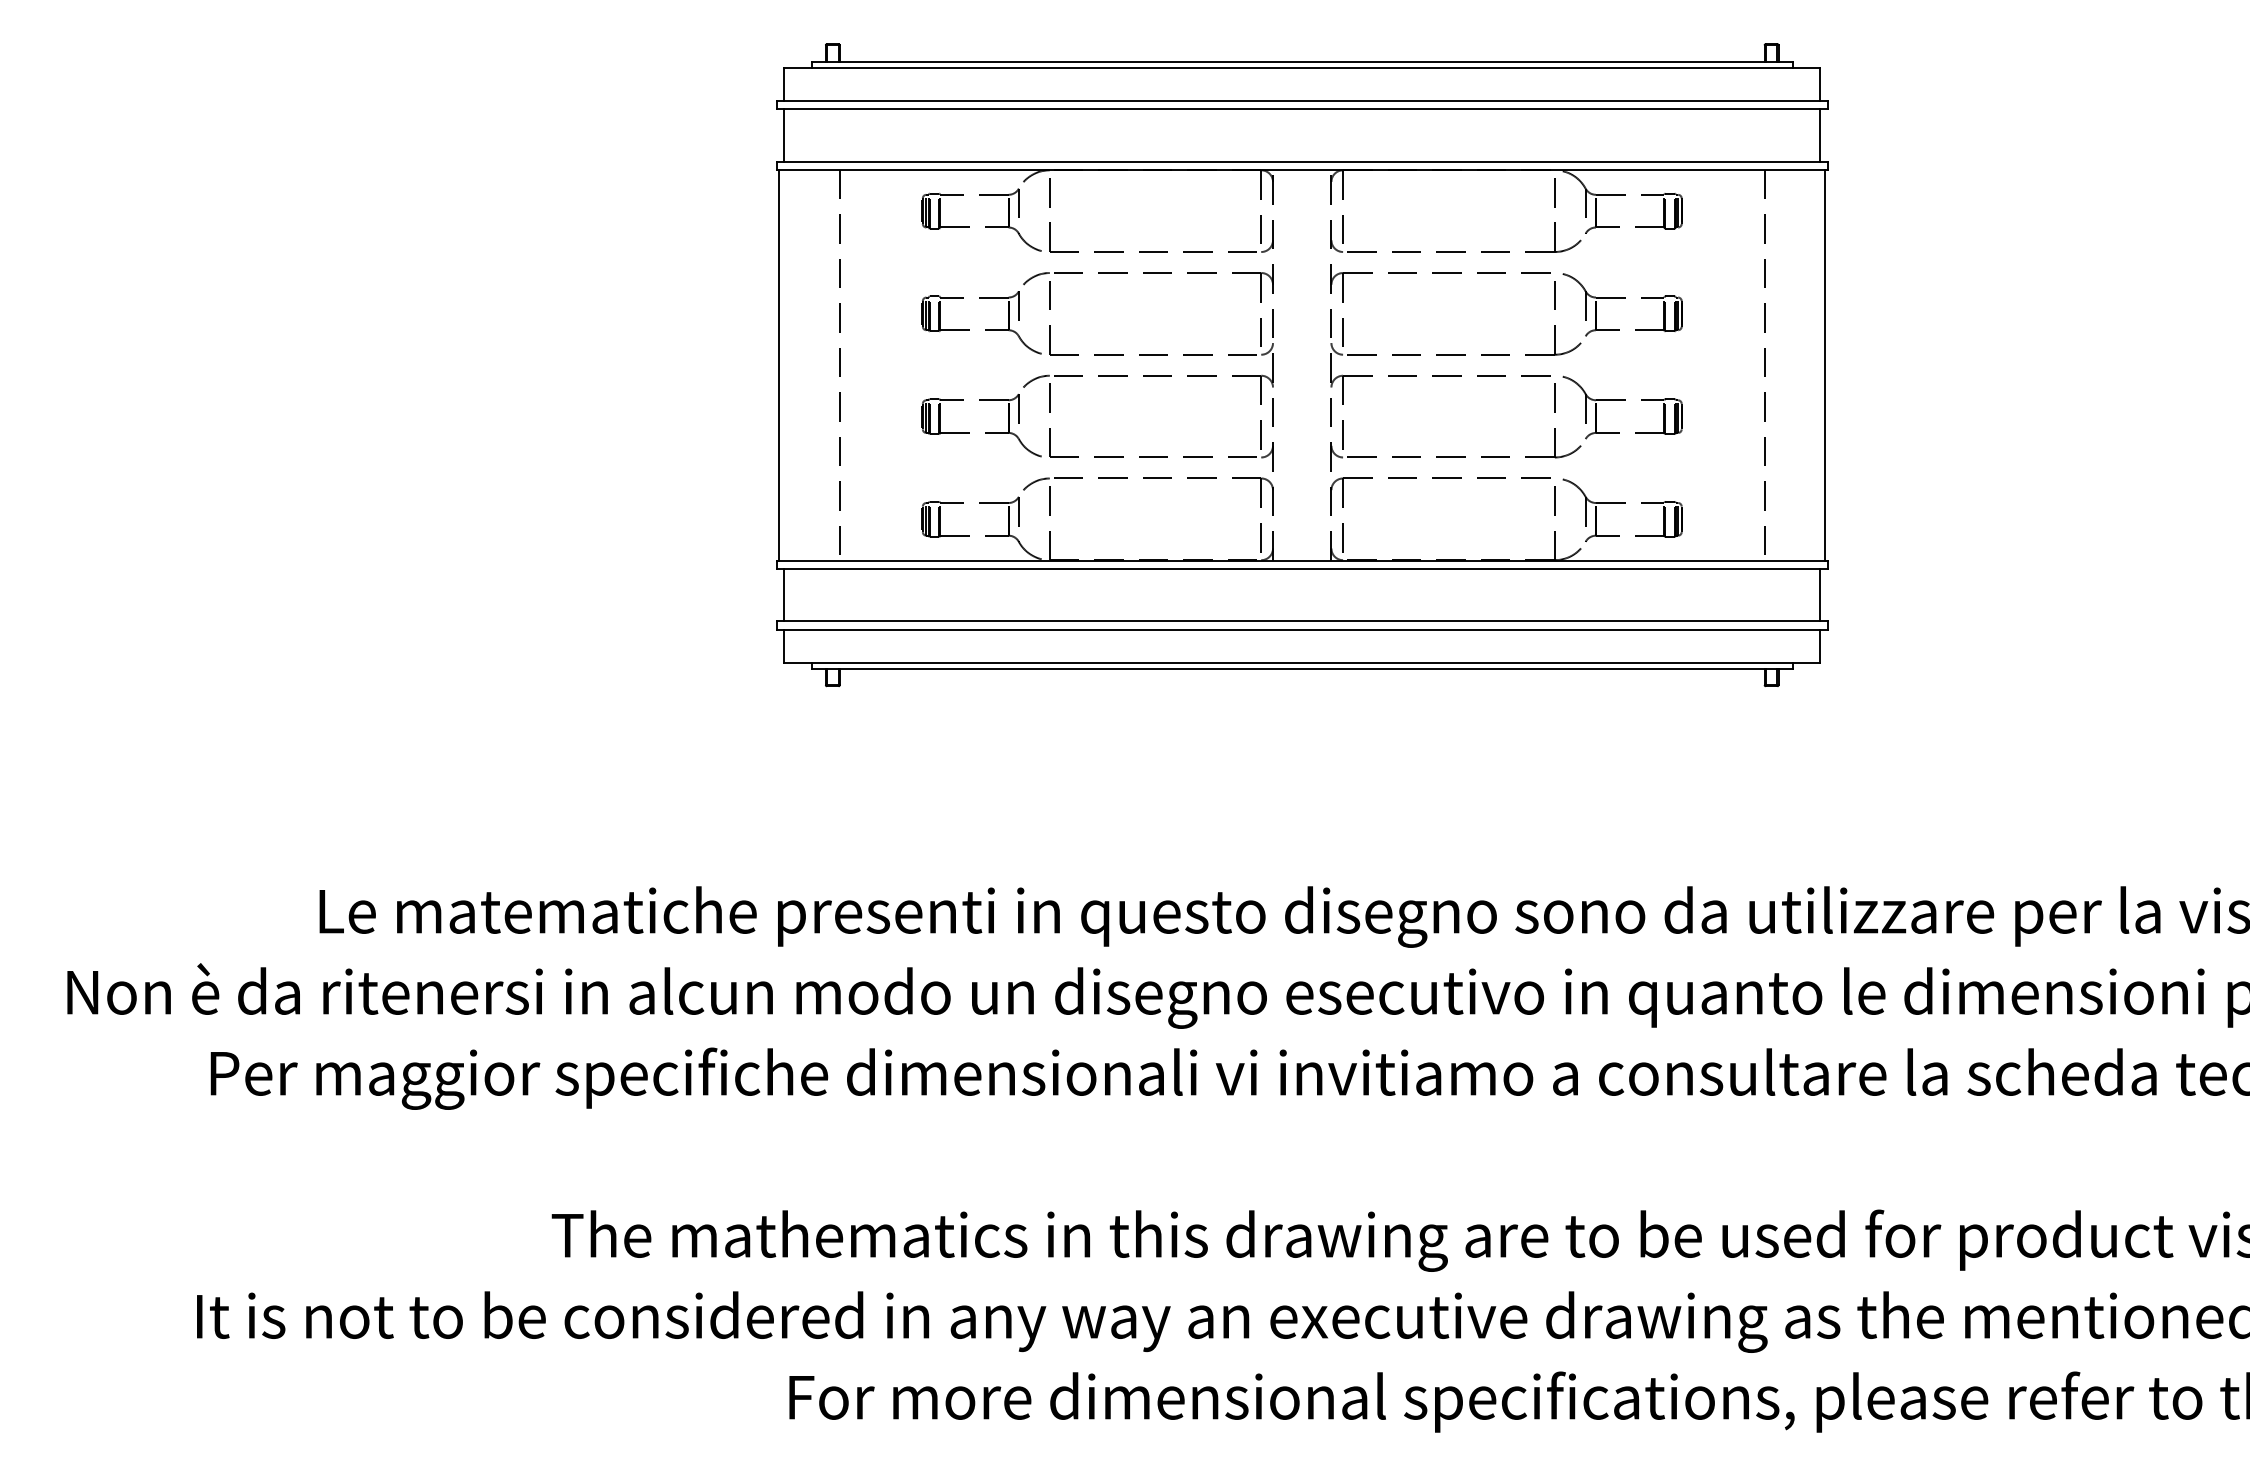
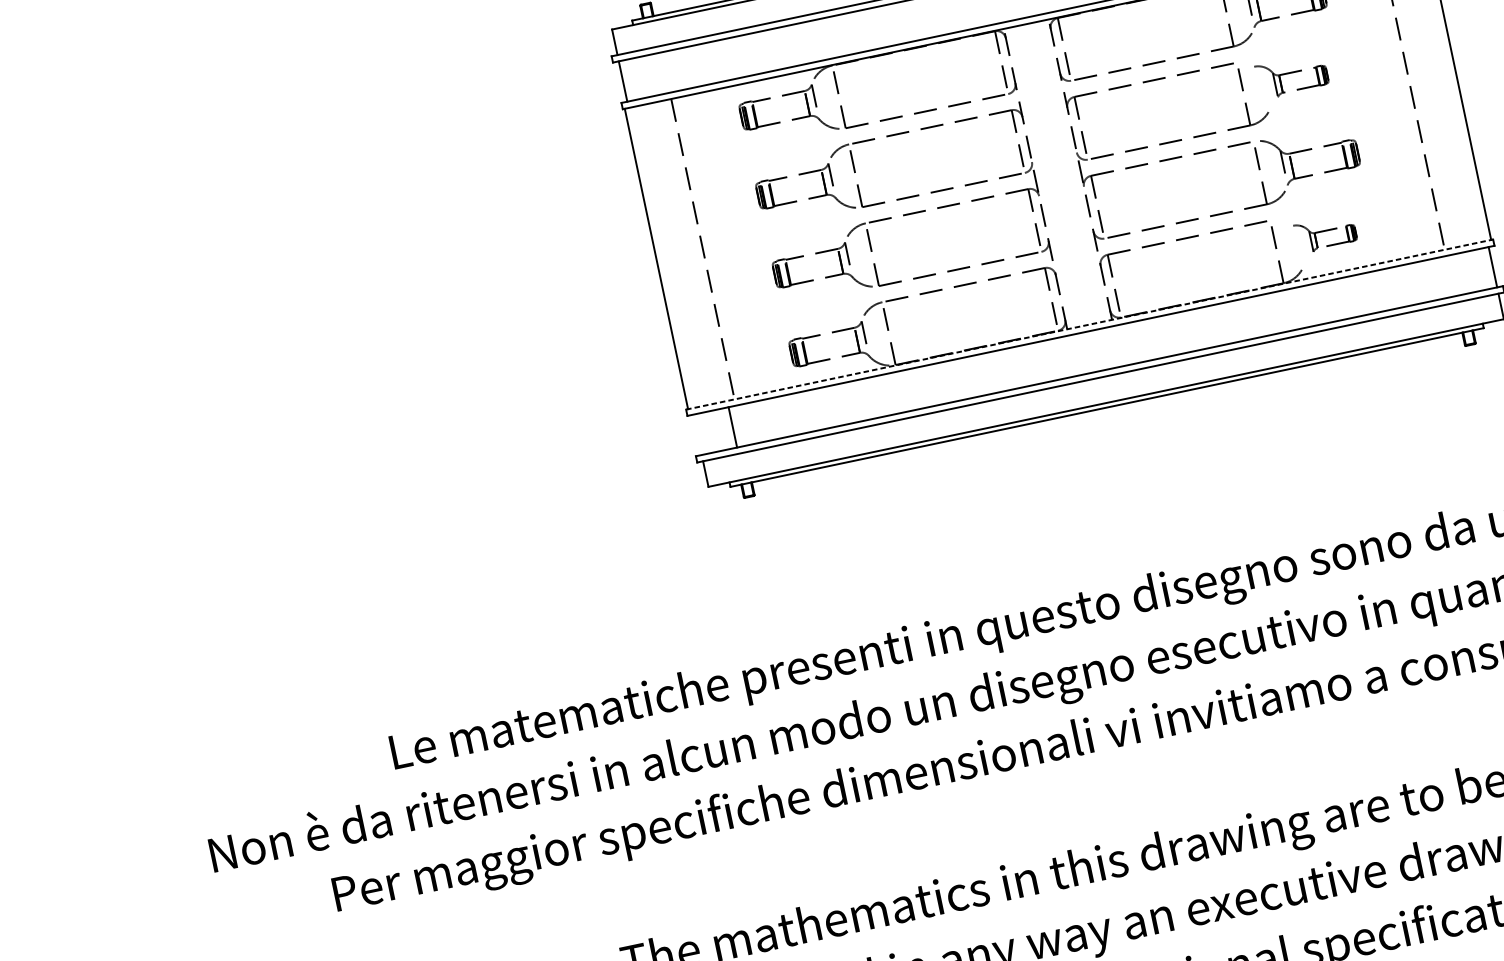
part: (1622, 304) -> (1294, 75), size x0.7
part: (1622, 509) -> (1327, 233), size x0.6
line: (1302, 560) -> (1089, 324), solid -> dashed
line: (784, 594) -> (732, 426), moved

